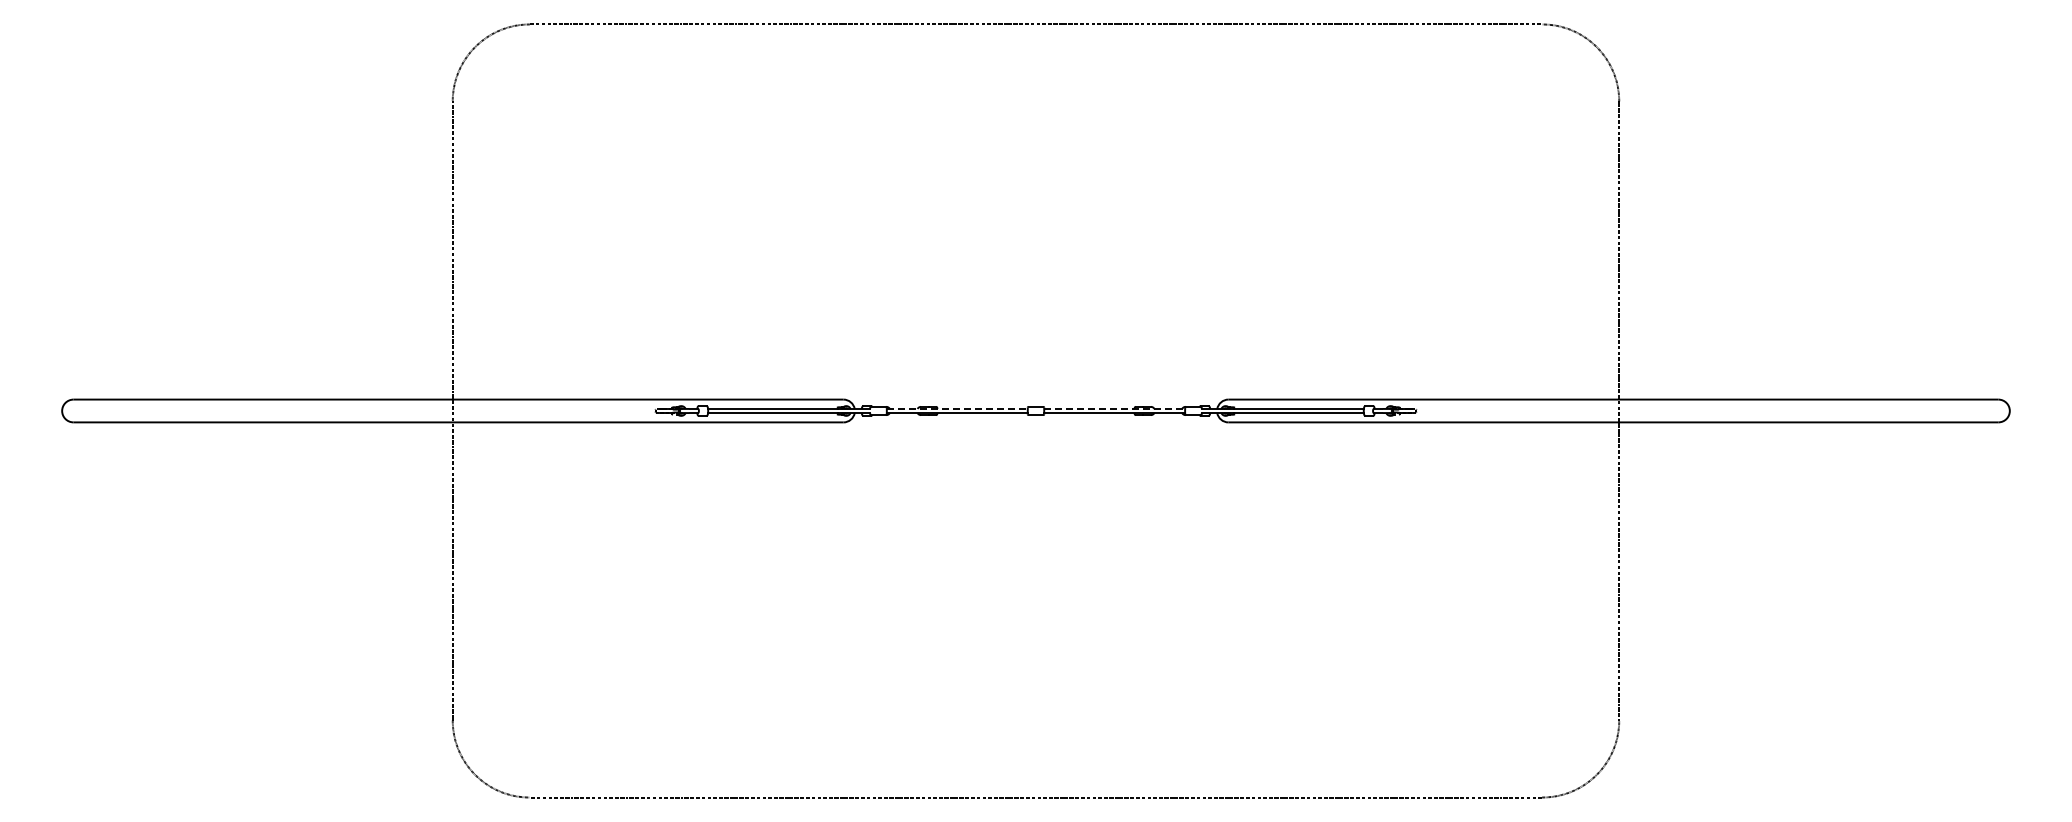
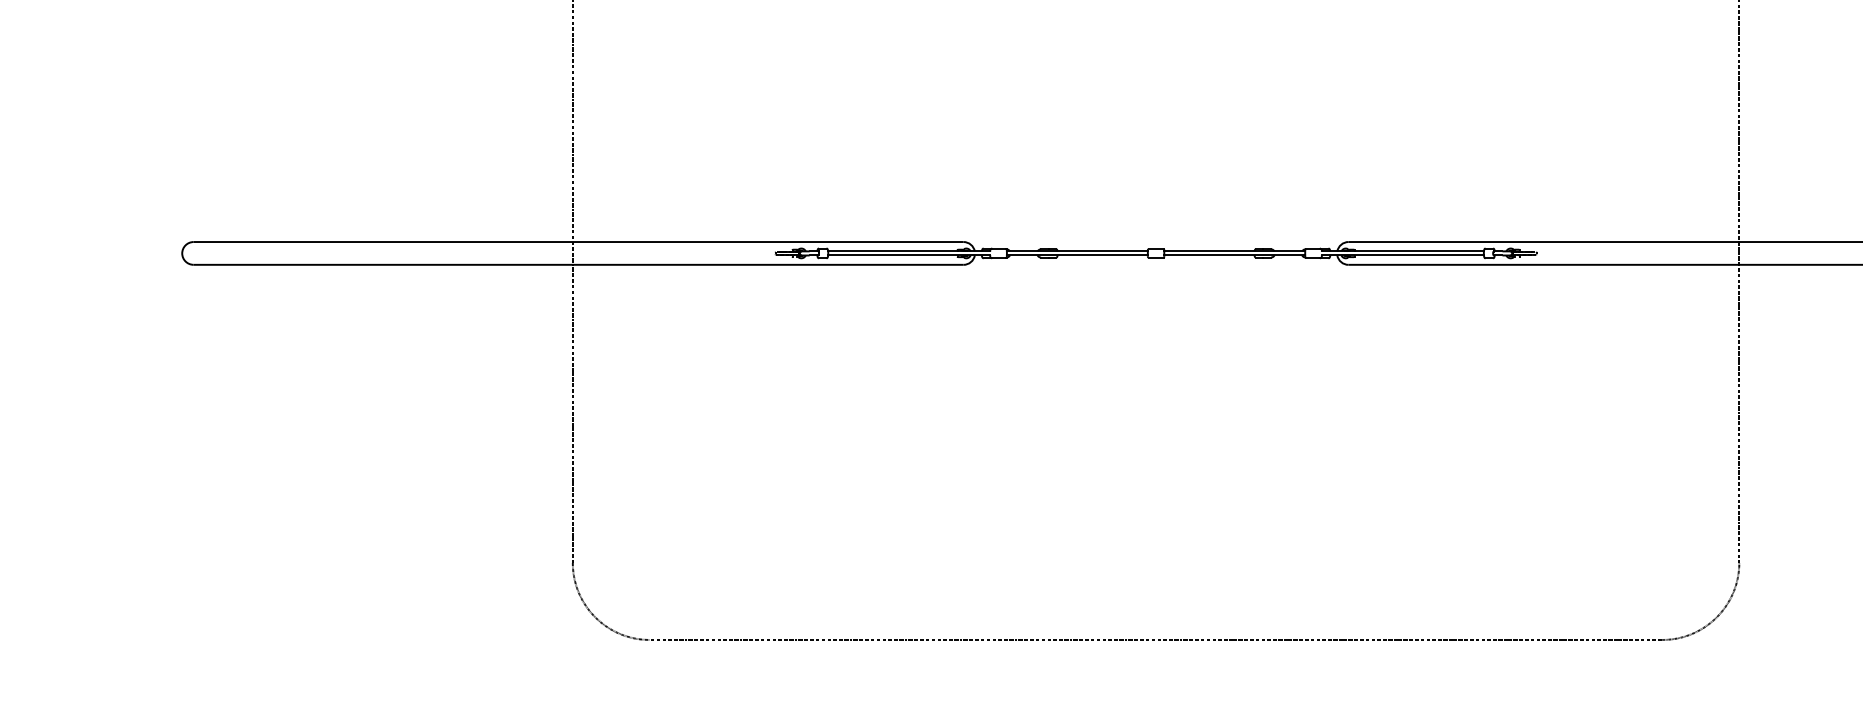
line: (957, 408) -> (1077, 250), dashed -> solid
line: (1114, 408) -> (1234, 250), dashed -> solid

